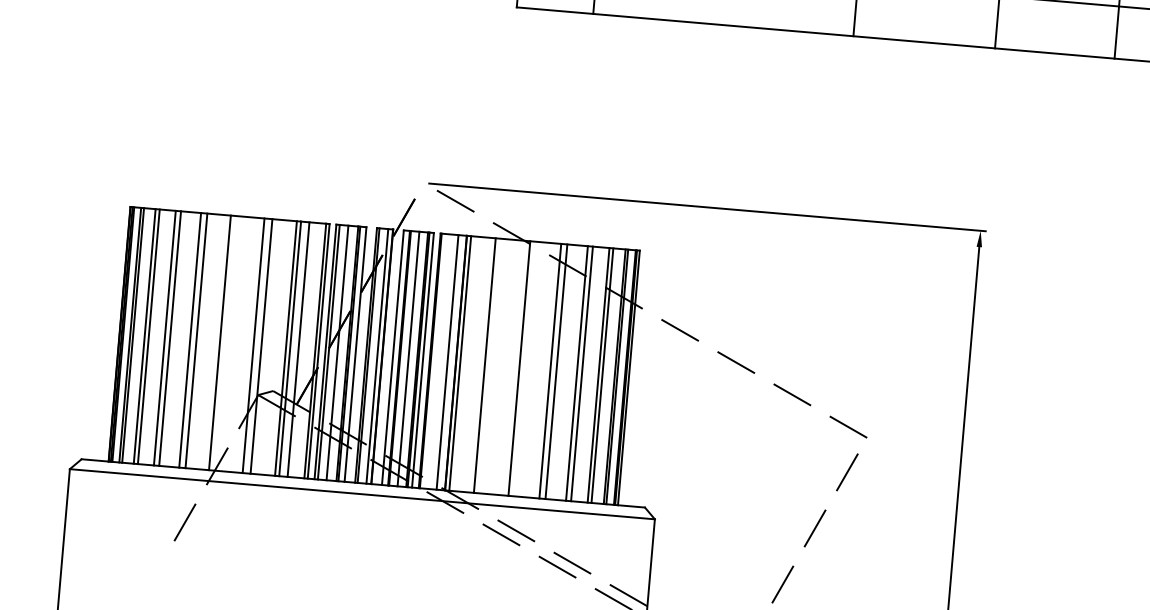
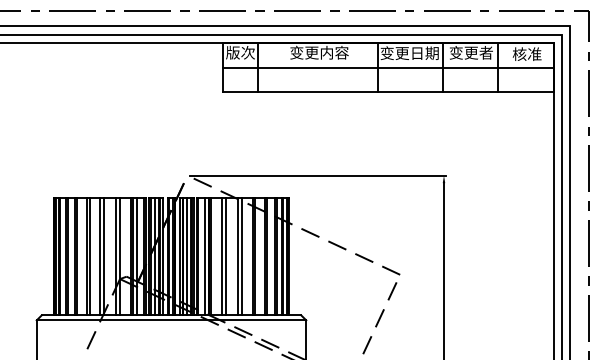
line: (226, 342) -> (103, 256), added
line: (493, 365) -> (226, 256), added
line: (526, 368) -> (241, 256), added

